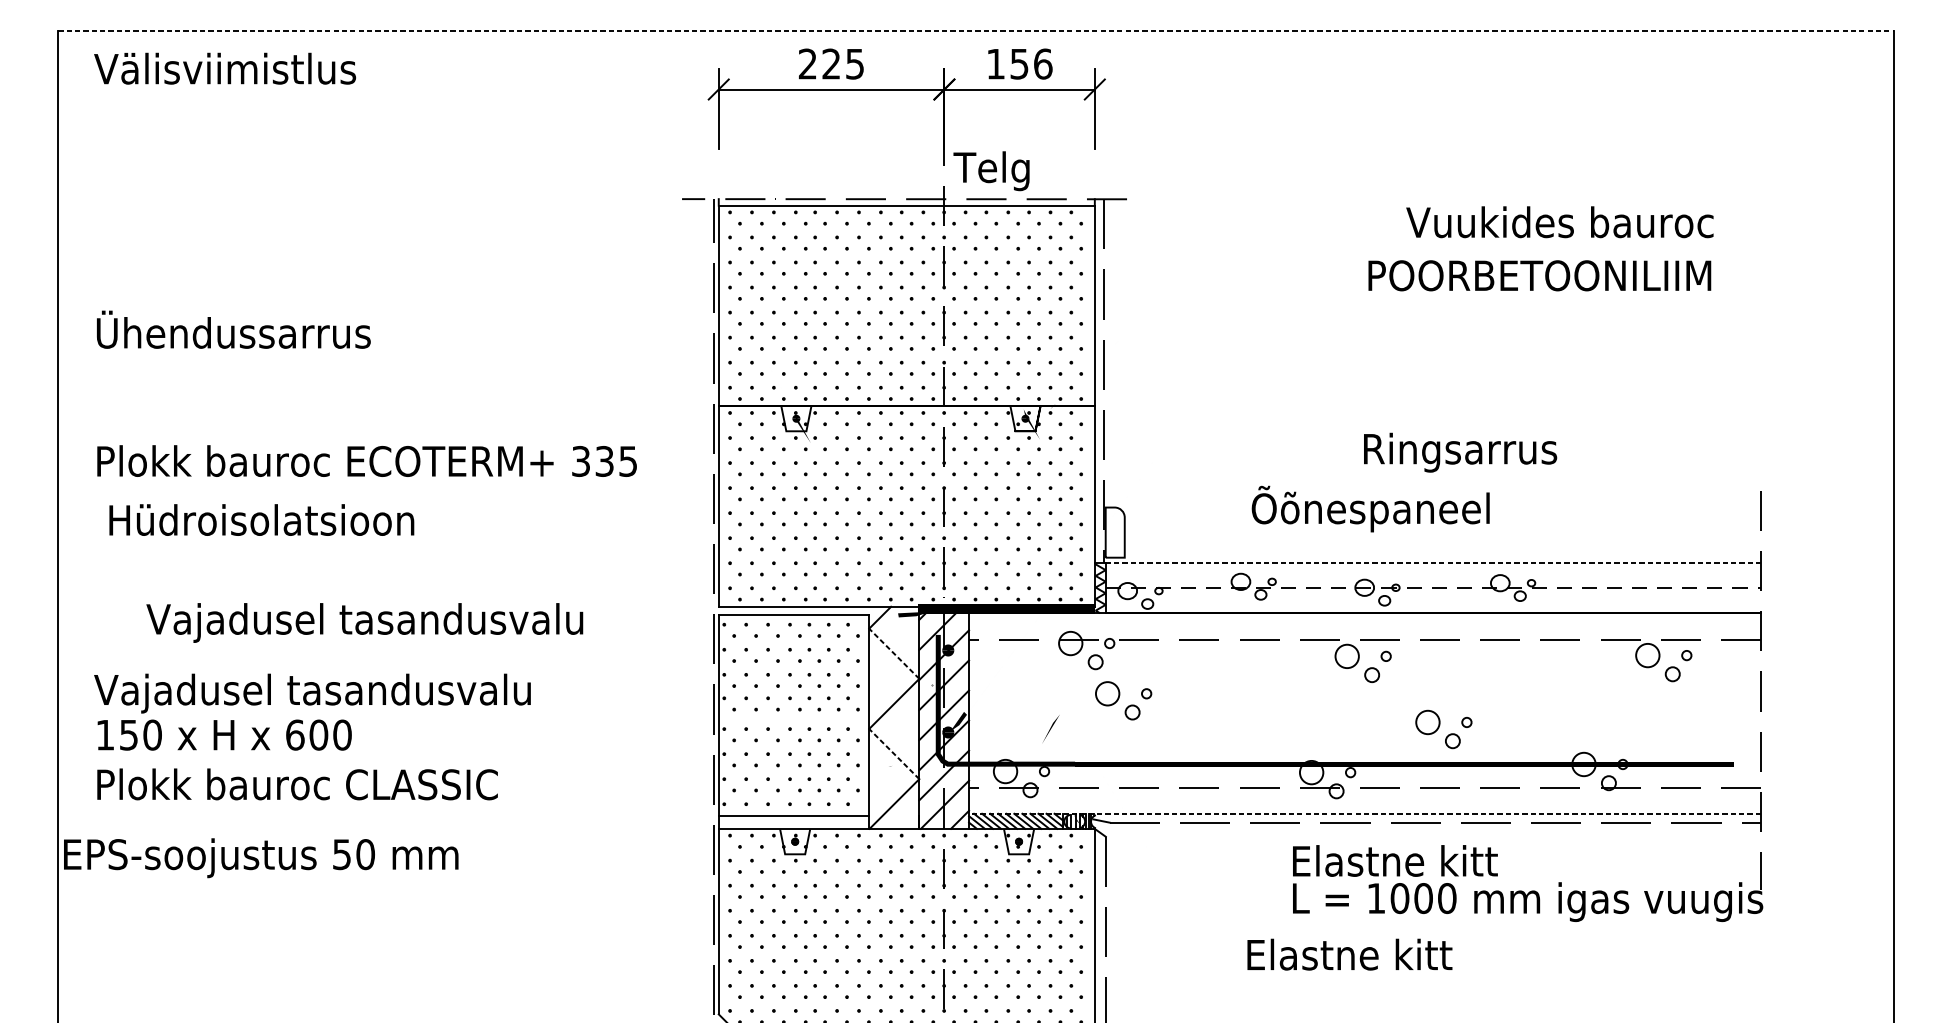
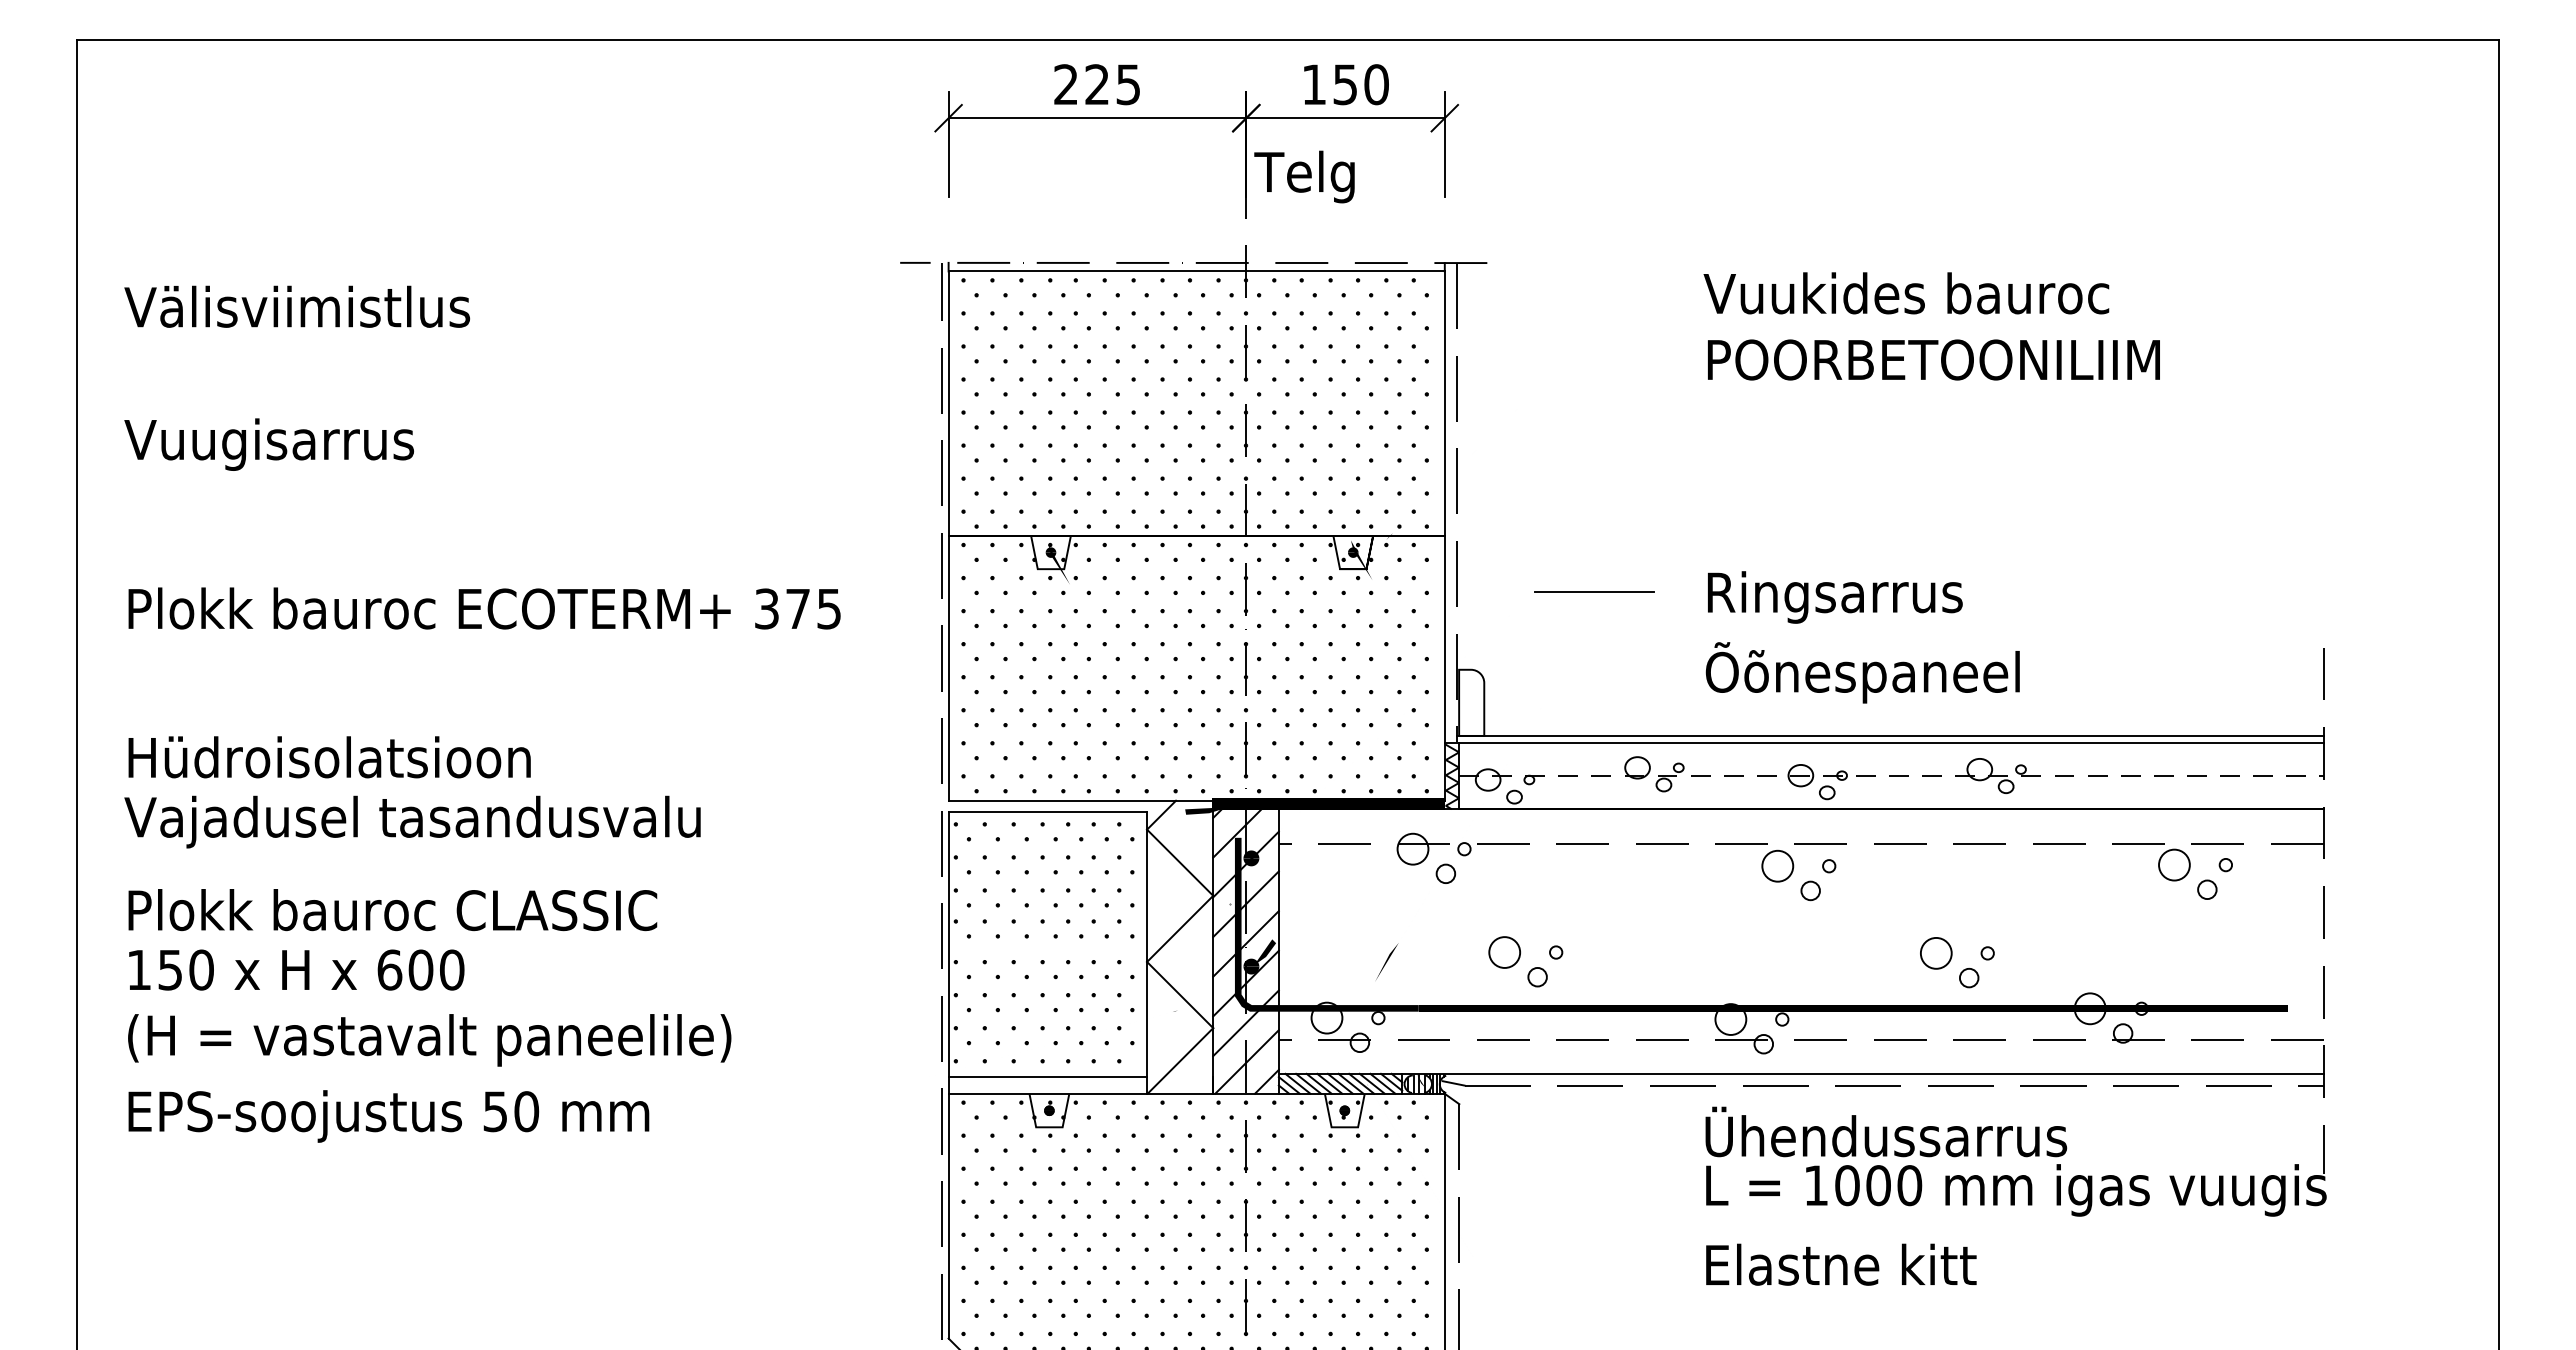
line: (976, 30) -> (1288, 40), dashed -> solid
text: (1043, 63) -> (1376, 84), 156 -> 150
text: (225, 68) -> (297, 306), moved
text: (991, 170) -> (1304, 176), moved
text: (1559, 222) -> (1906, 293), moved
text: (1539, 275) -> (1933, 359), moved
text: (232, 333) -> (306, 440), Ühendussarrus -> Vuugisarrus
line: (1208, 448) -> (1594, 591), added
text: (1460, 452) -> (1835, 597), moved
text: (604, 461) -> (797, 608), 335 -> 375
text: (1370, 508) -> (1862, 672), moved
text: (261, 520) -> (329, 757), moved
line: (1432, 557) -> (1890, 735), added
line: (1433, 562) -> (1891, 742), dashed -> solid
text: (364, 622) -> (412, 821), moved
line: (894, 653) -> (1180, 862), dashed -> solid
text: (312, 693) -> (412, 915), Vajadusel tasandusvalu -> Plokk bauroc CLASSIC
part: (1118, 699) -> (1519, 959), moved
part: (1439, 727) -> (1951, 959), moved
line: (894, 754) -> (1180, 995), dashed -> solid
text: (325, 788) -> (429, 1040), Plokk bauroc CLASSIC -> (H = vastavalt paneelile)
line: (1364, 813) -> (1800, 1073), dashed -> solid
text: (1429, 857) -> (1886, 1131), Elastne kitt -> Ühendussarrus
text: (260, 858) -> (388, 1116), moved
text: (1350, 954) -> (1841, 1264), moved

